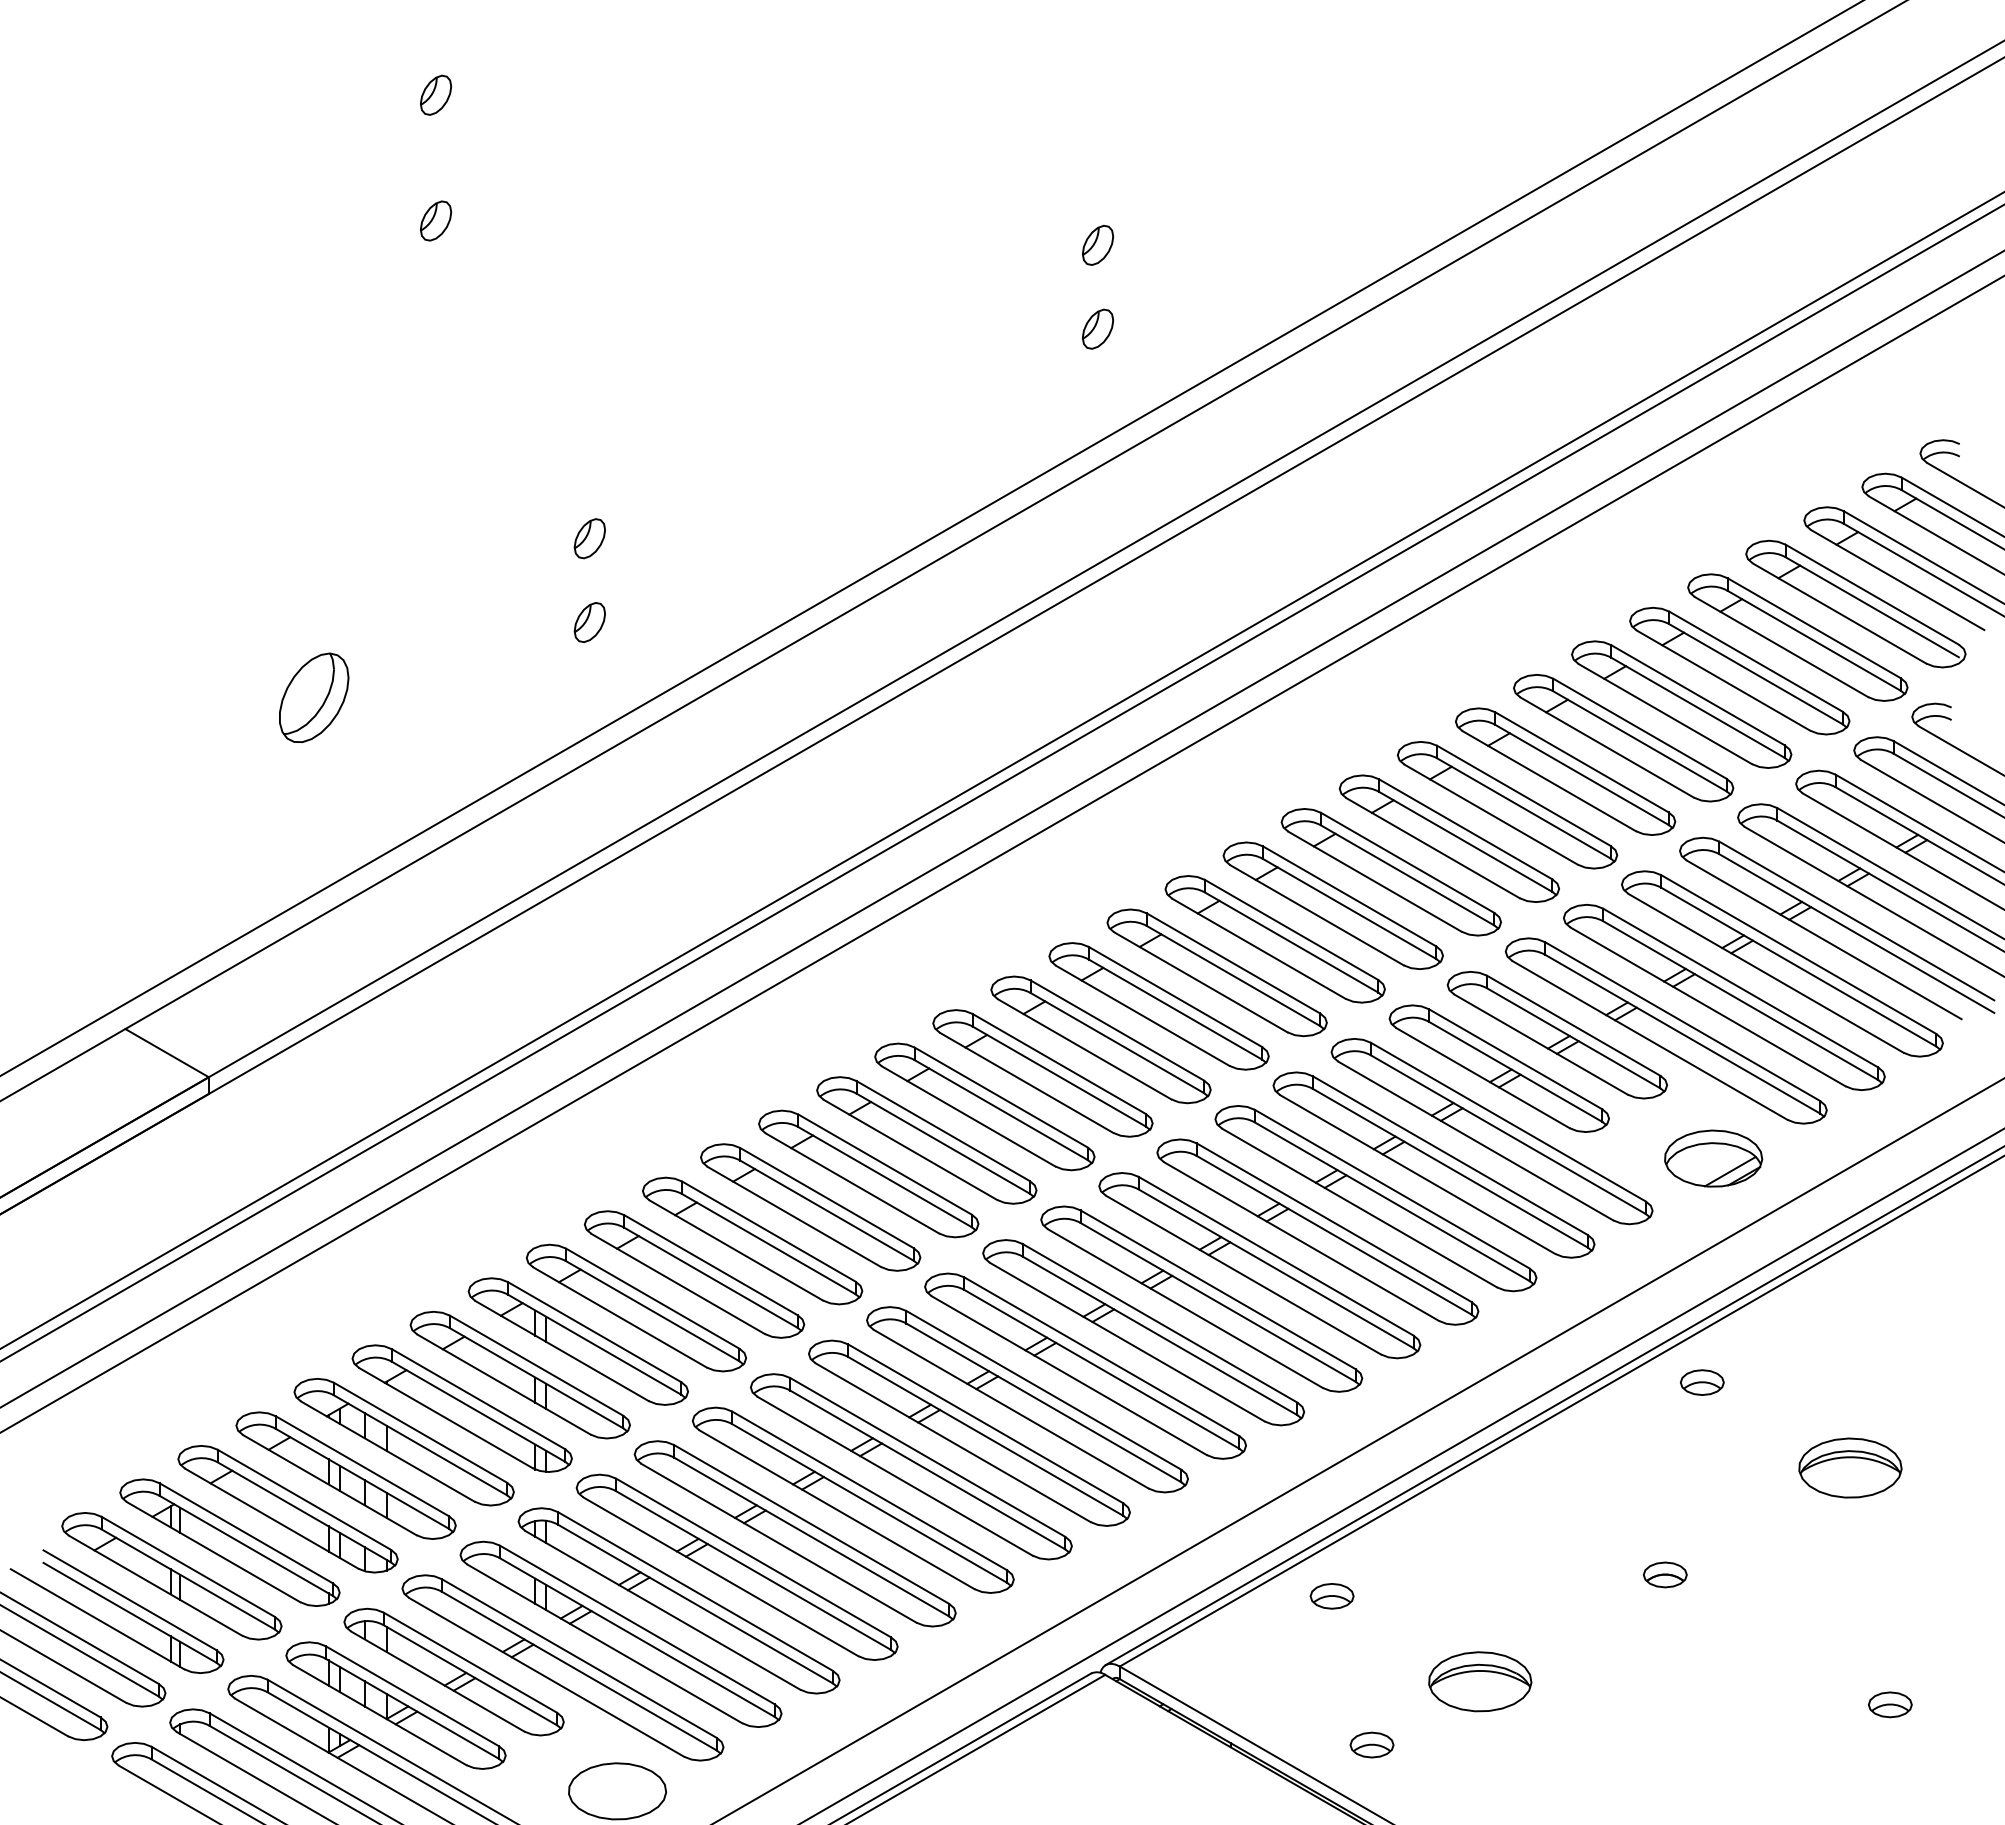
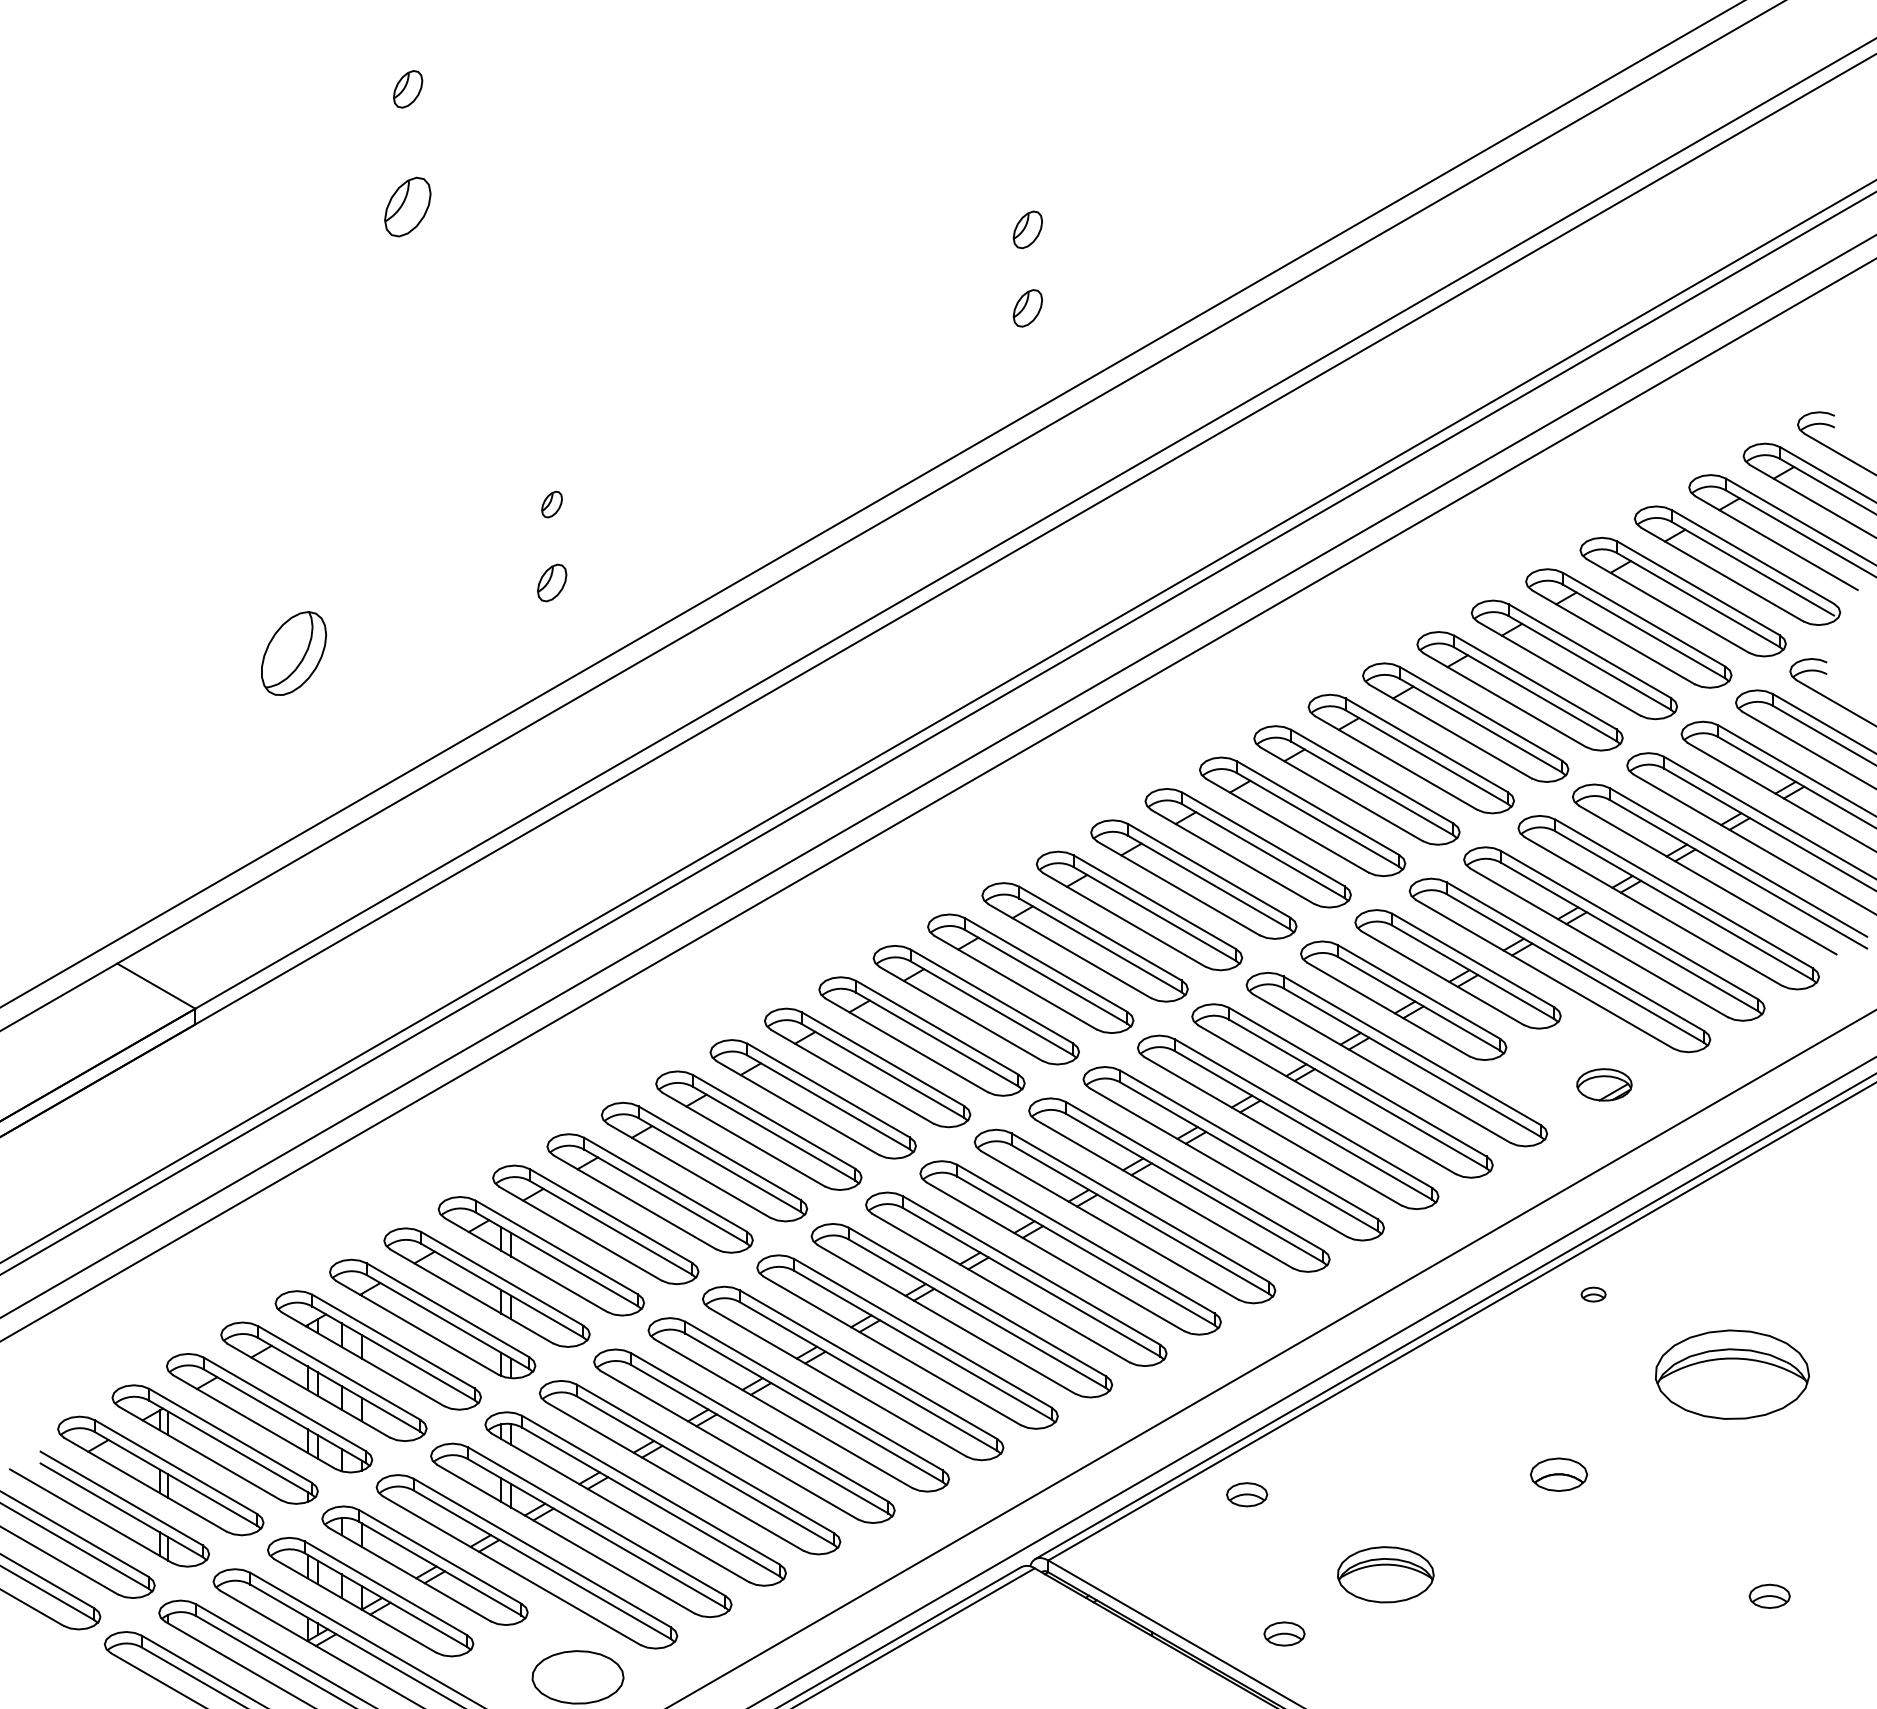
part: (436, 220) -> (408, 206), size x1.6
part: (589, 538) -> (551, 504), size x0.7
part: (1713, 1158) -> (1604, 1084), size x0.6
part: (1701, 1382) -> (1592, 1294), size x0.6
part: (1850, 1467) -> (1732, 1374), size x1.6
part: (1665, 1574) -> (1559, 1474), size x1.4

